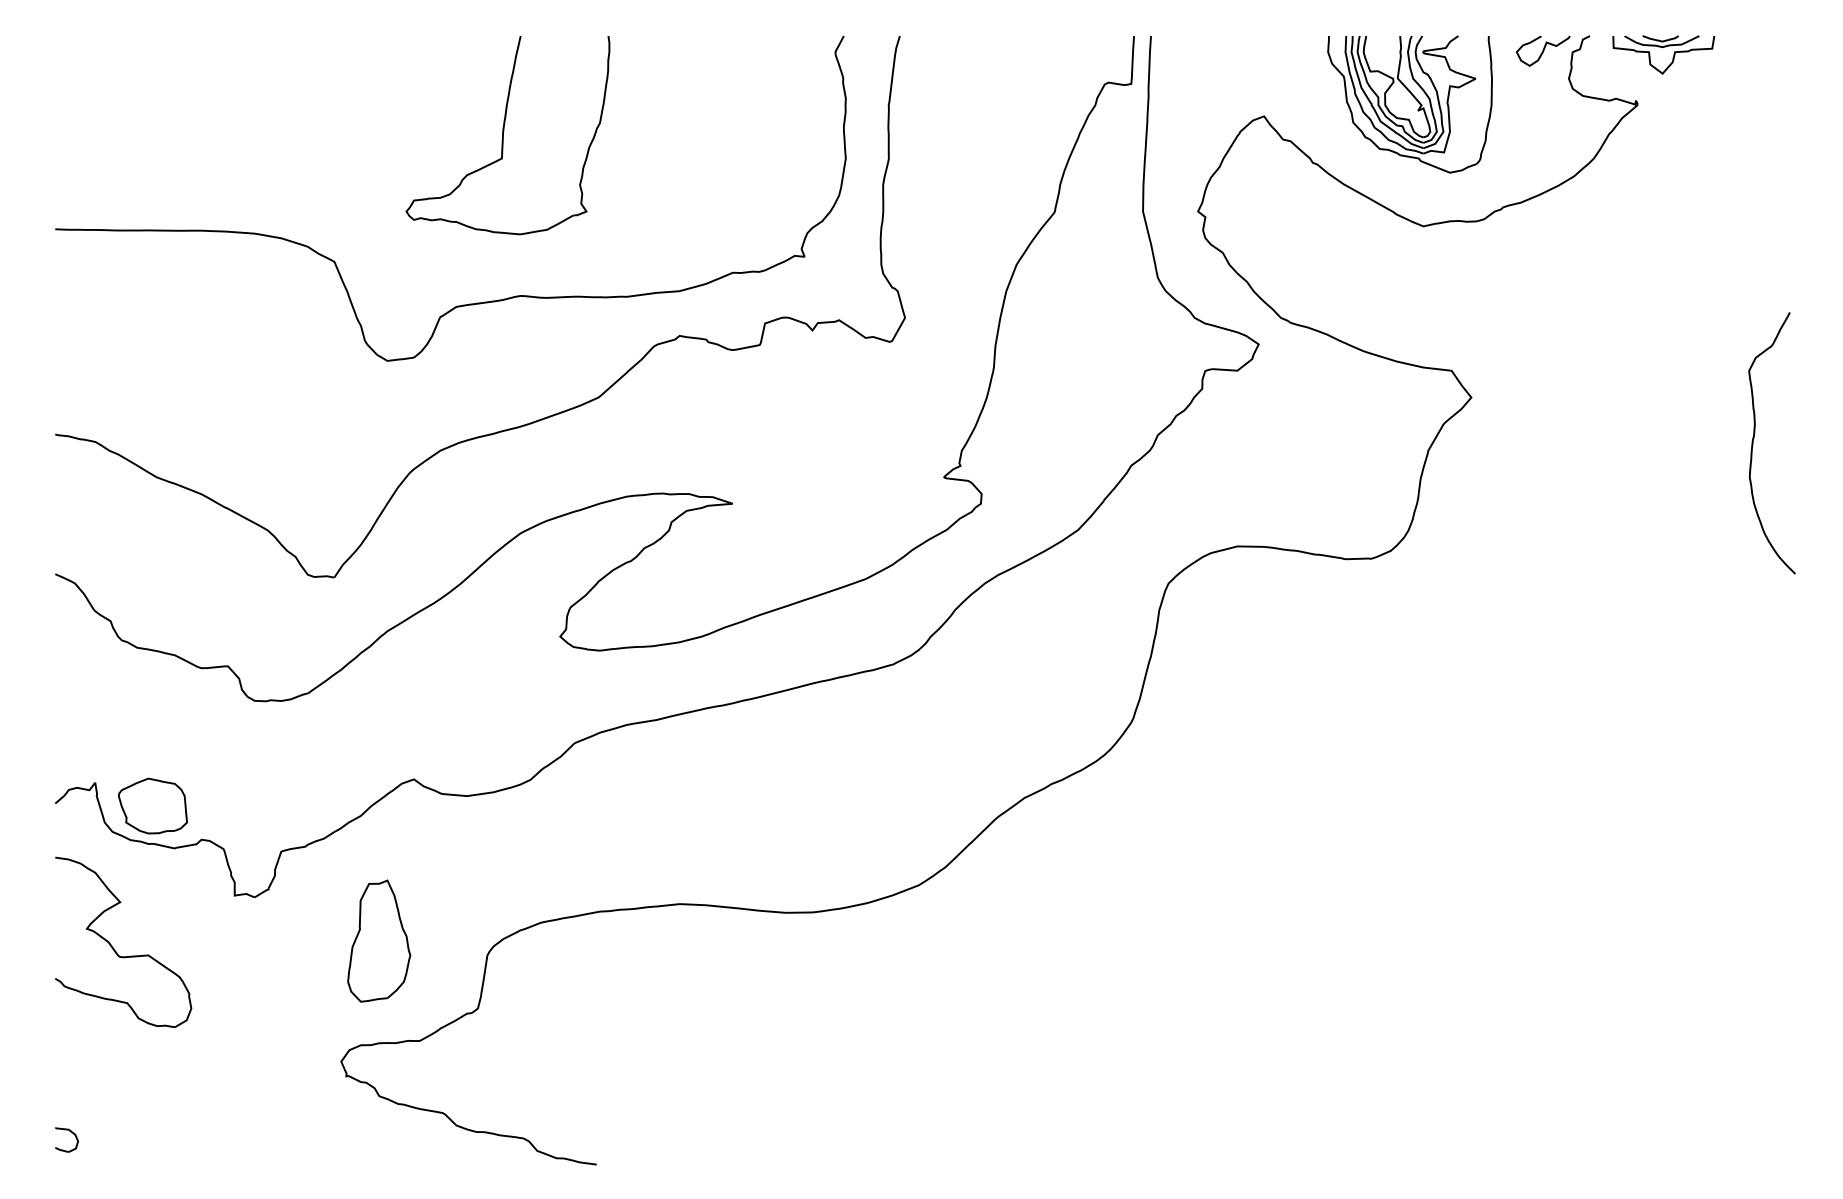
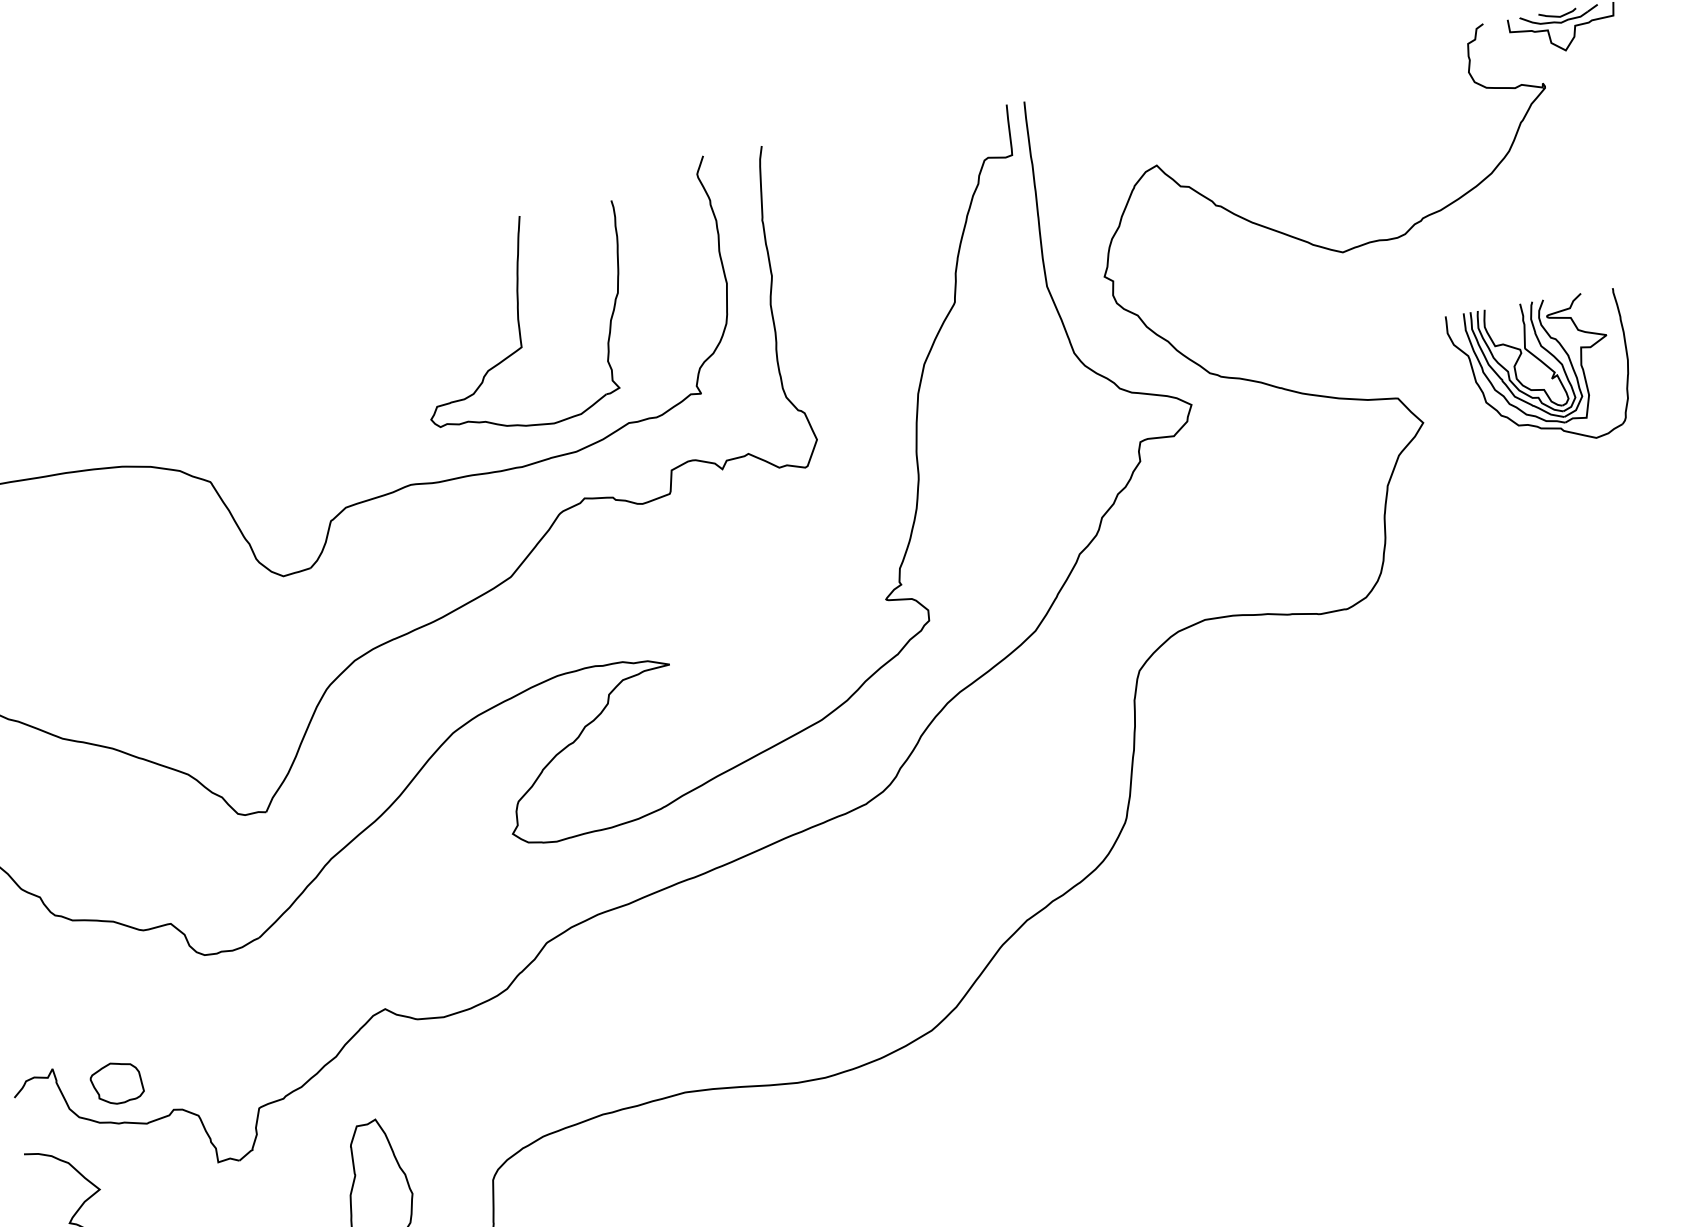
curve: (1542, 50) -> (1436, 47), removed
part: (1414, 98) -> (1546, 366), moved
part: (507, 135) -> (523, 322), moved
part: (152, 805) -> (116, 1082), size x0.7

